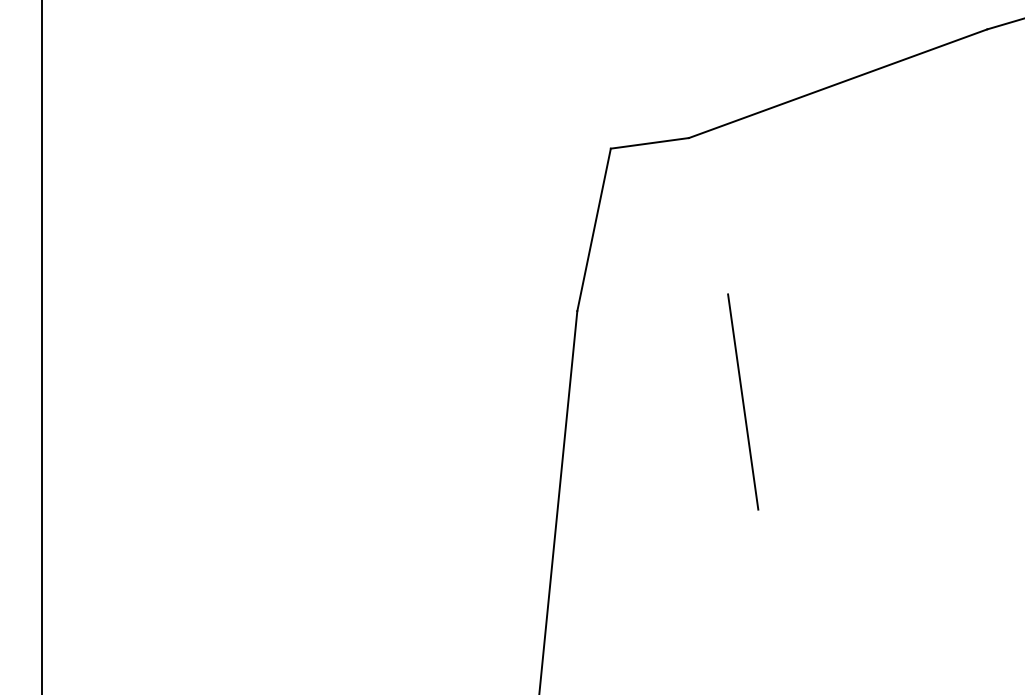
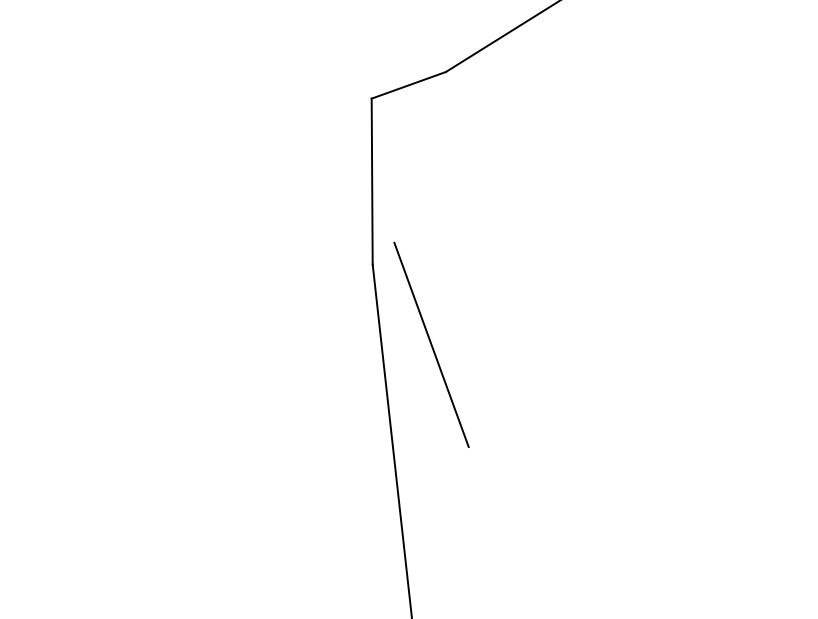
line: (743, 401) -> (431, 344), moved

